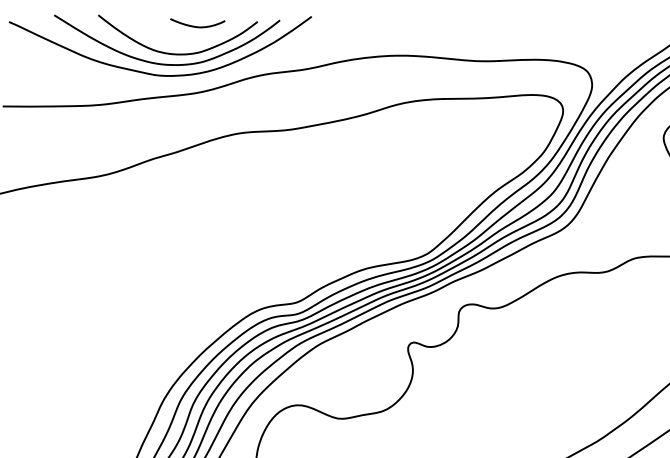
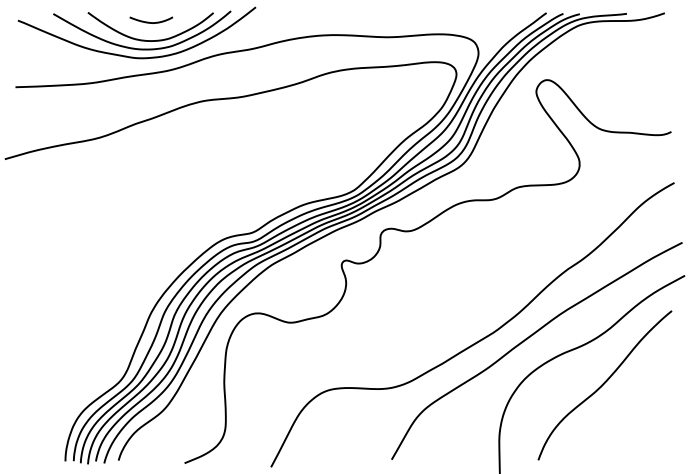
curve: (197, 26) -> (151, 22), moved

